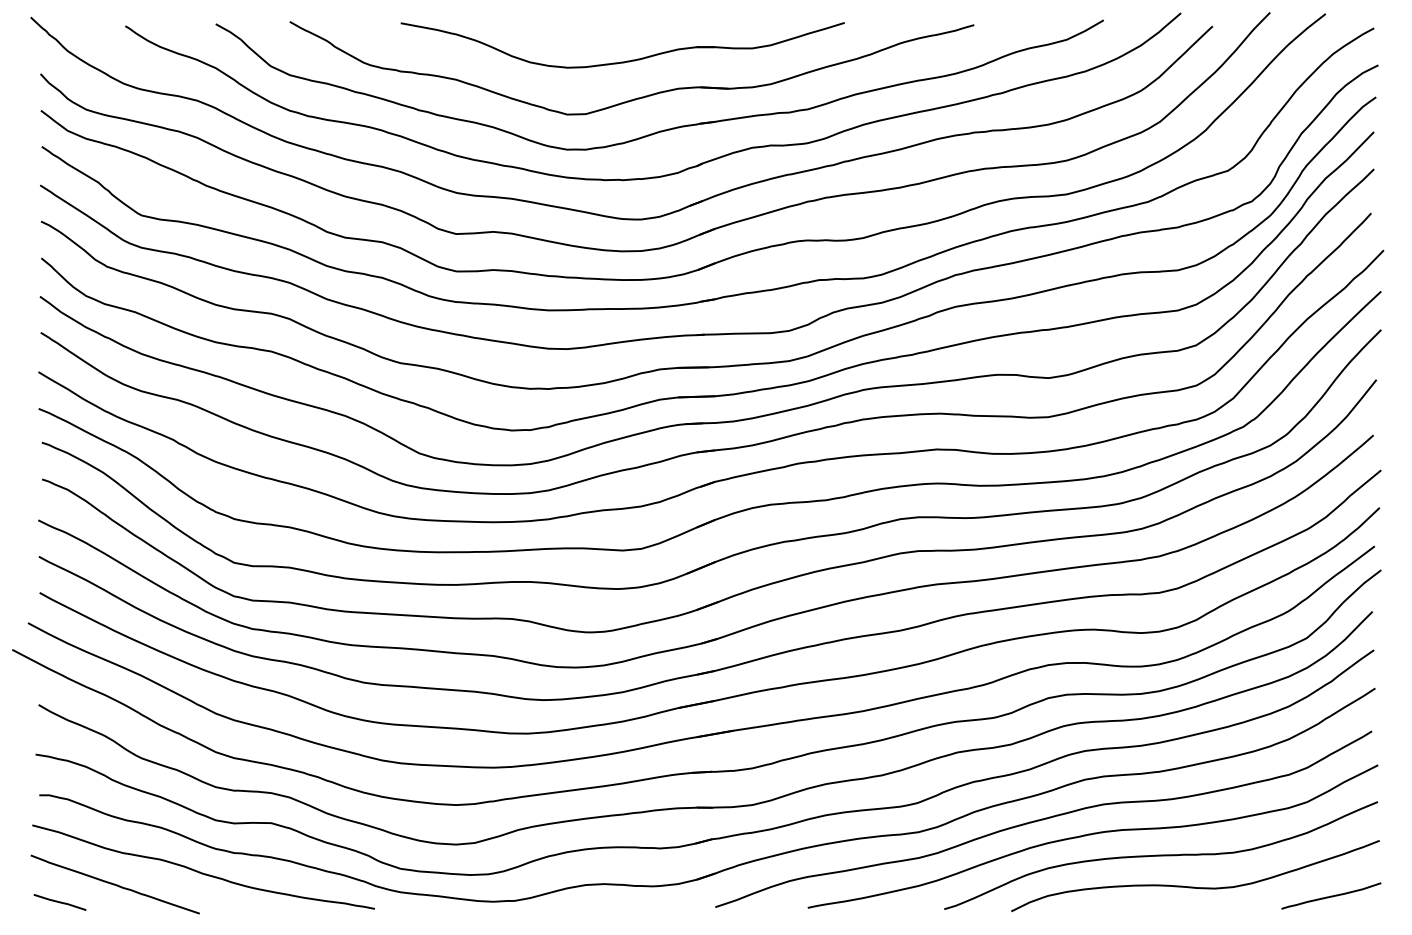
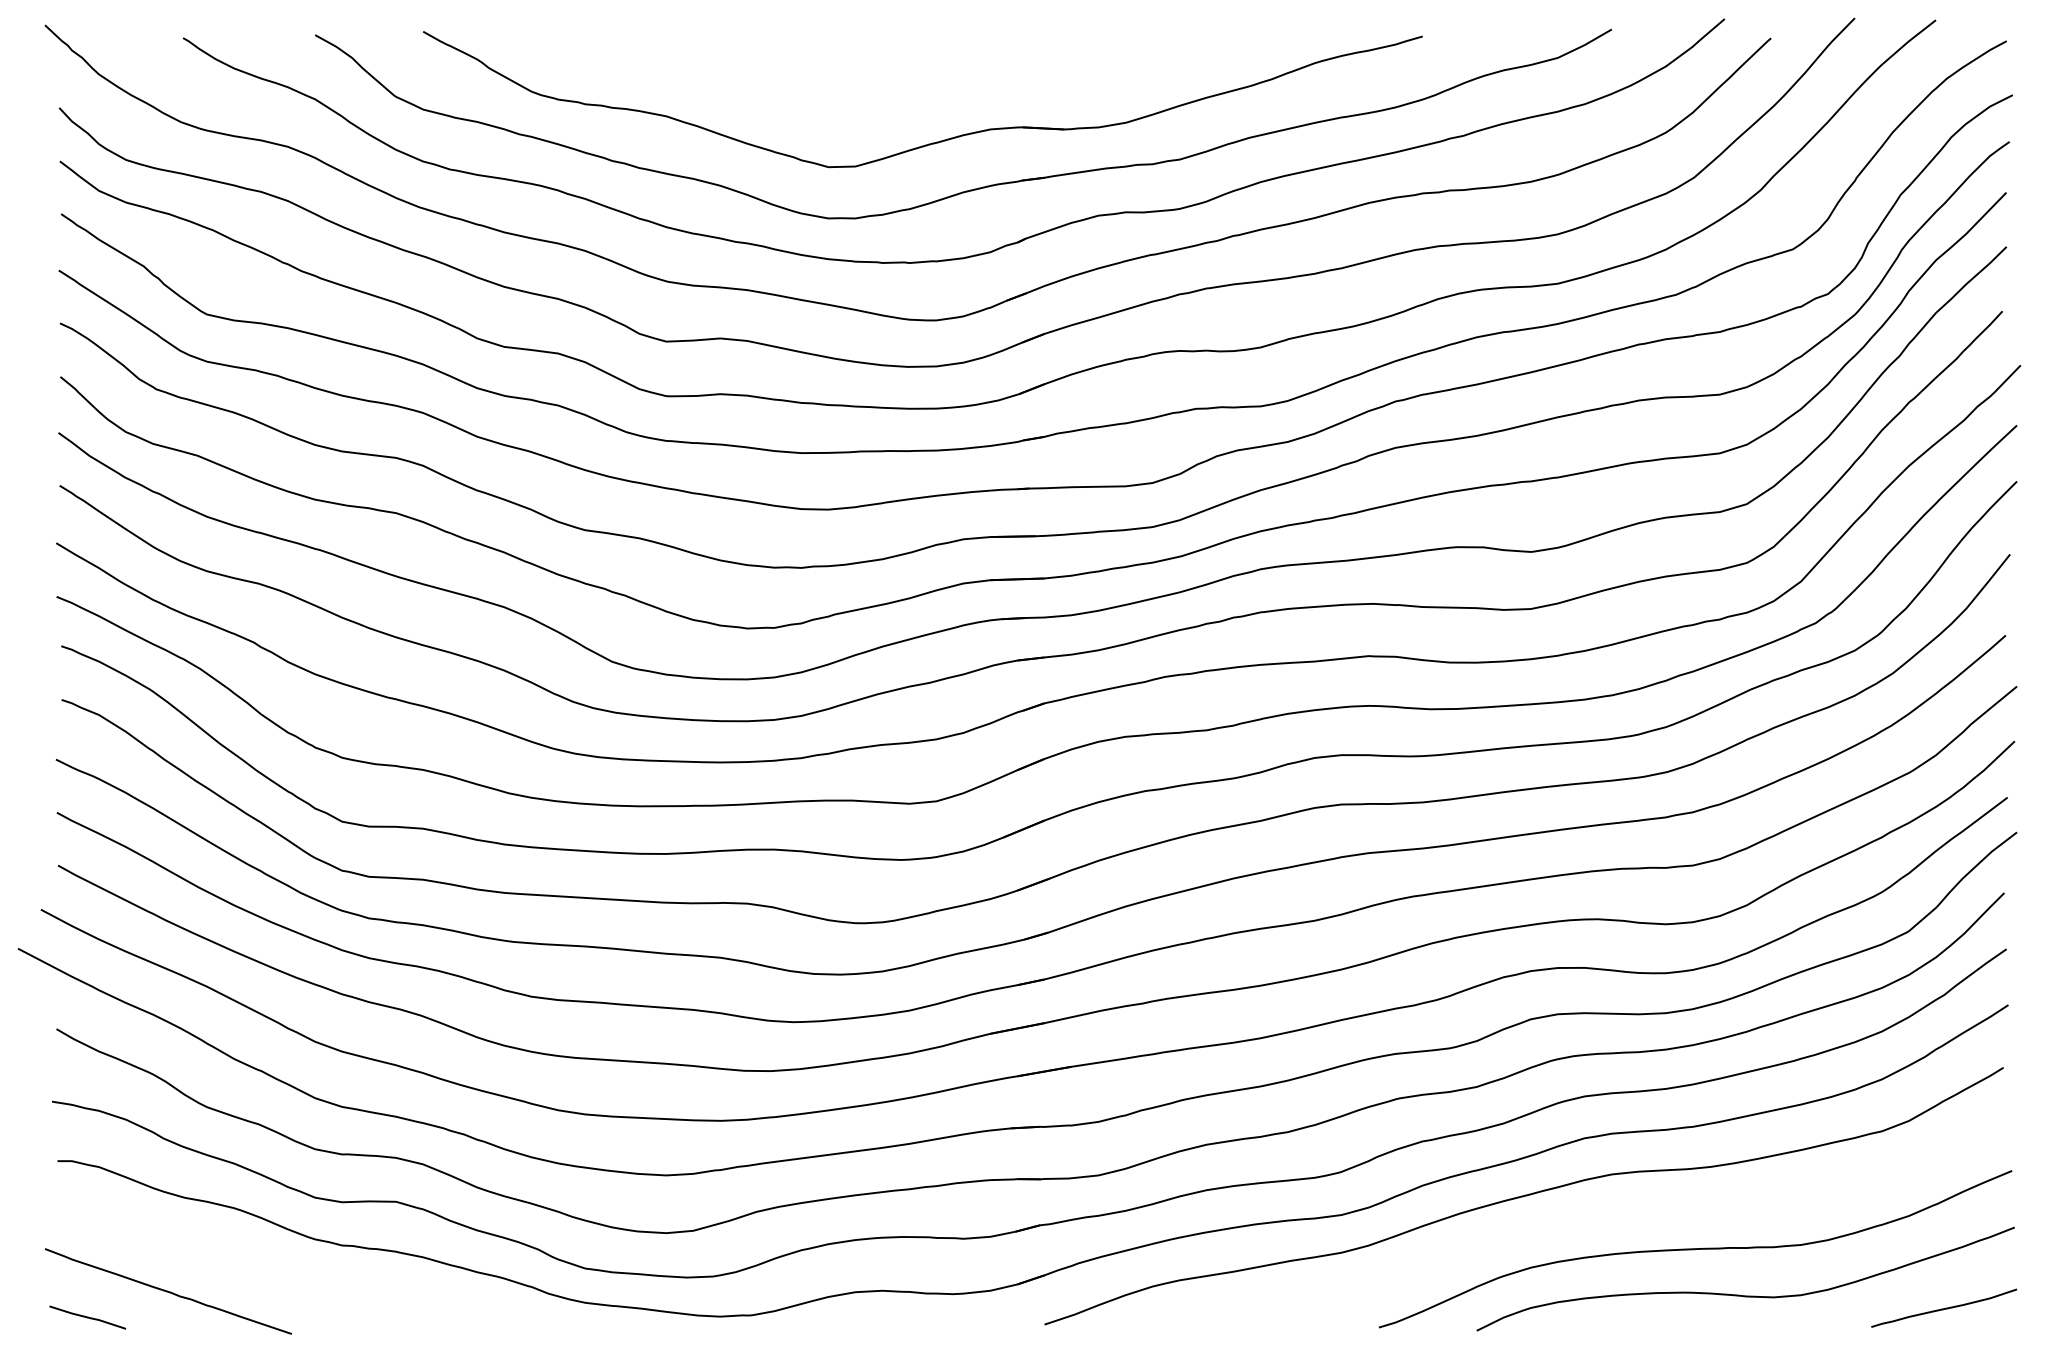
part: (627, 60) -> (916, 88), removed
curve: (1091, 835) -> (1593, 1219), removed
curve: (200, 871) -> (292, 1272), removed

